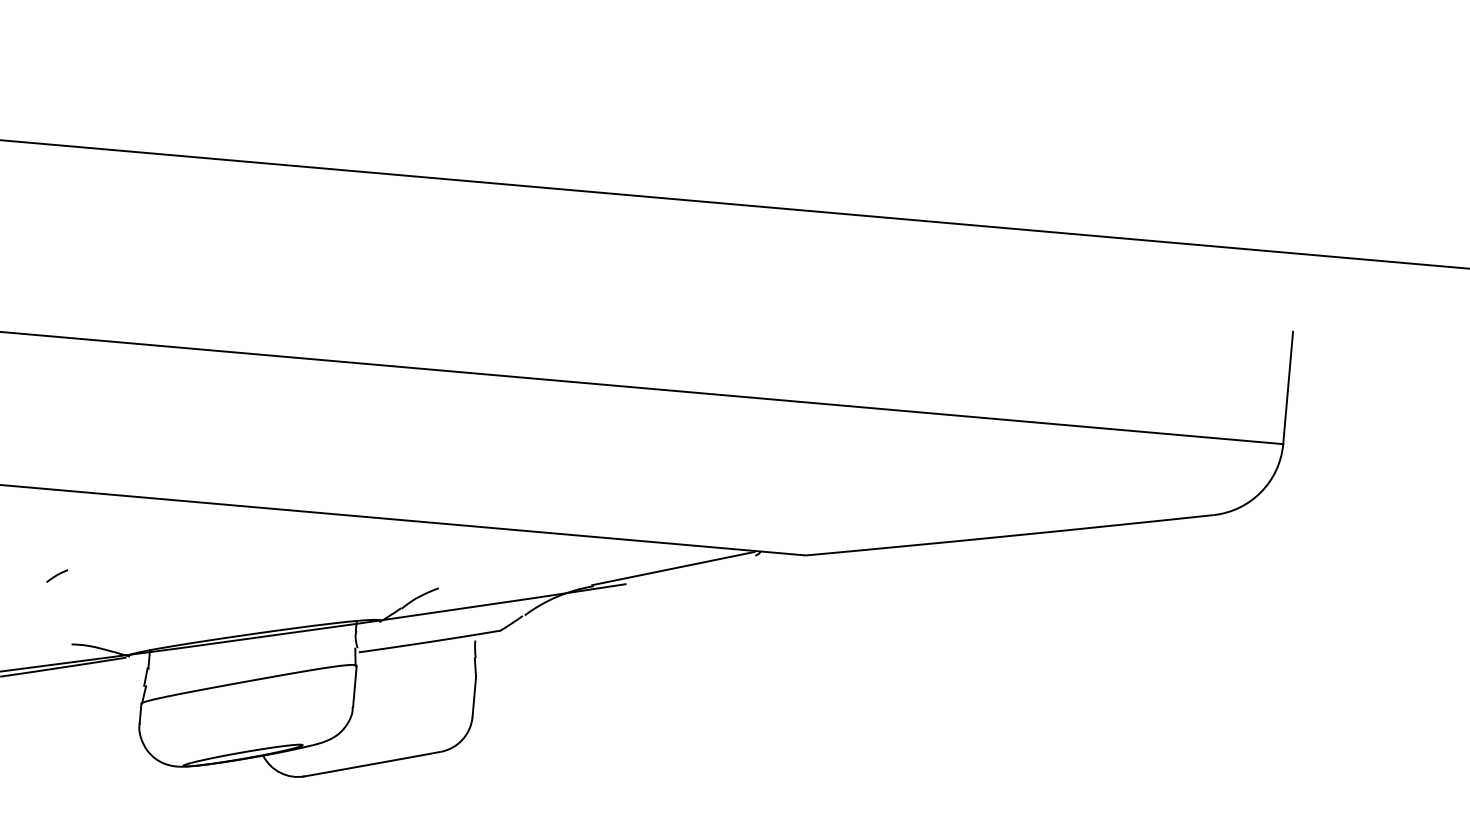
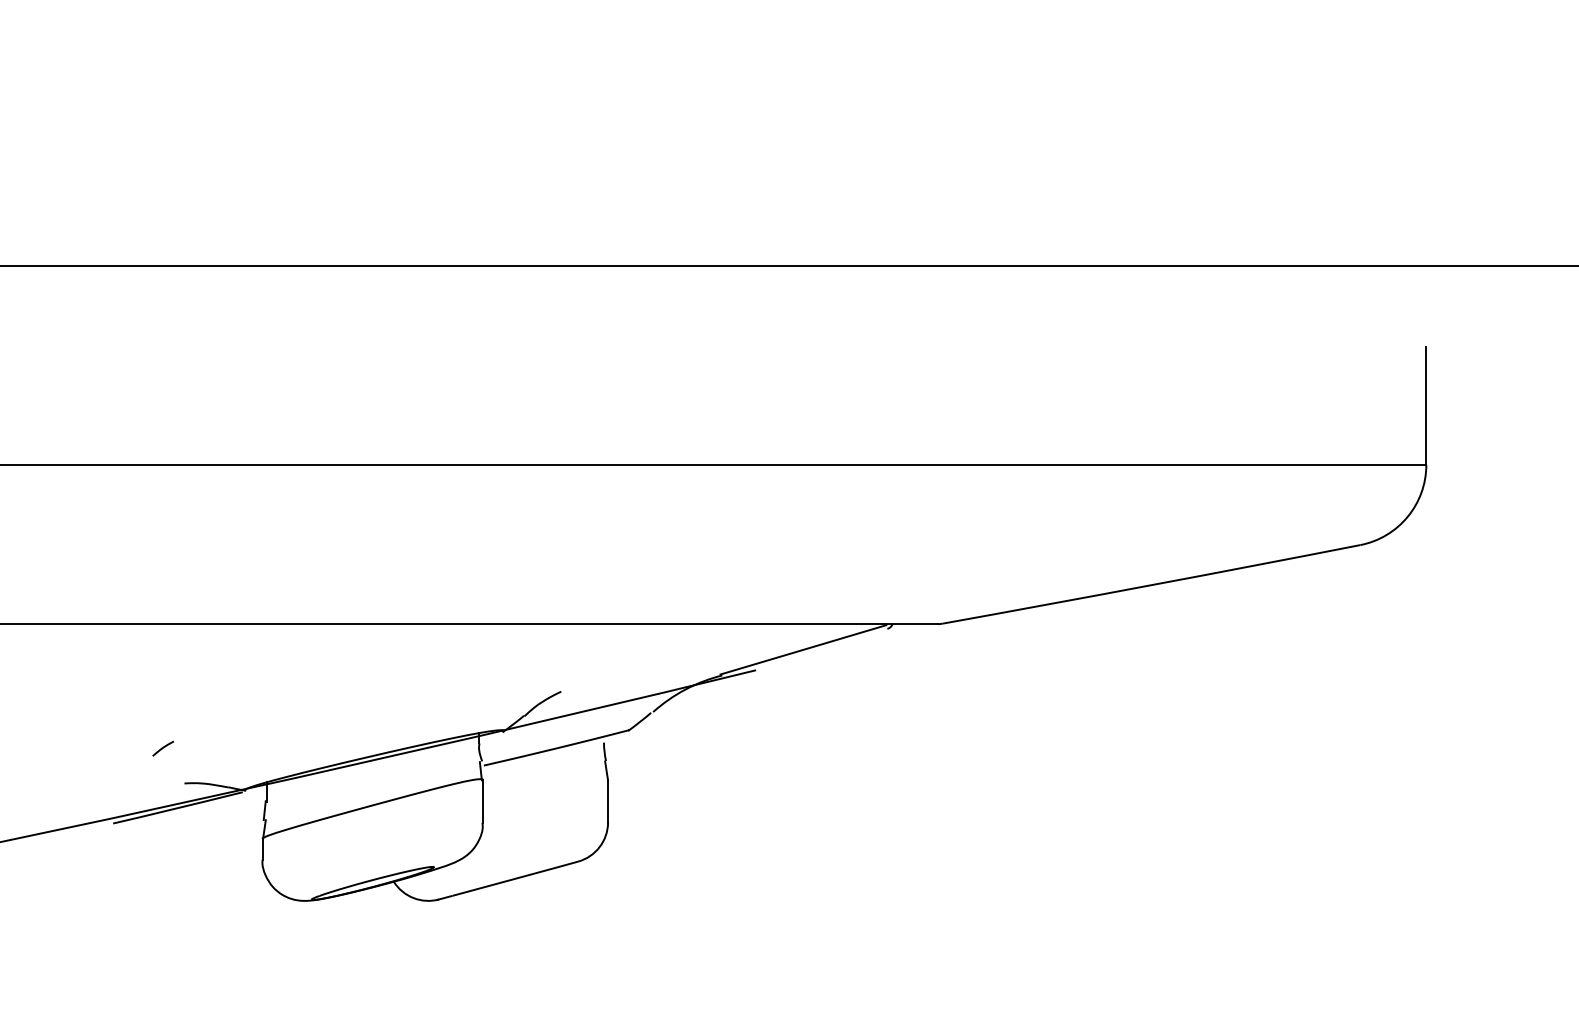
line: (56, 575) -> (162, 748), moved

